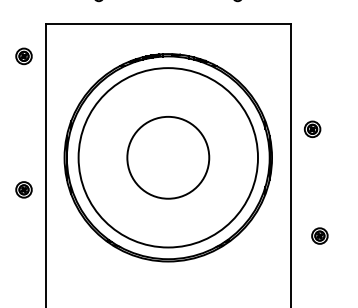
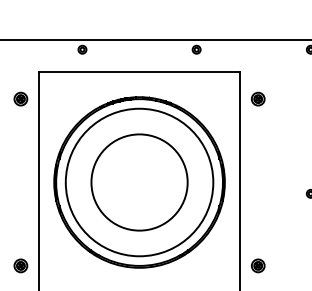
part: (312, 128) -> (258, 98), moved
circle: (168, 157) -> (139, 182), size x1.43
part: (23, 189) -> (20, 265), moved
part: (320, 235) -> (258, 265), moved

